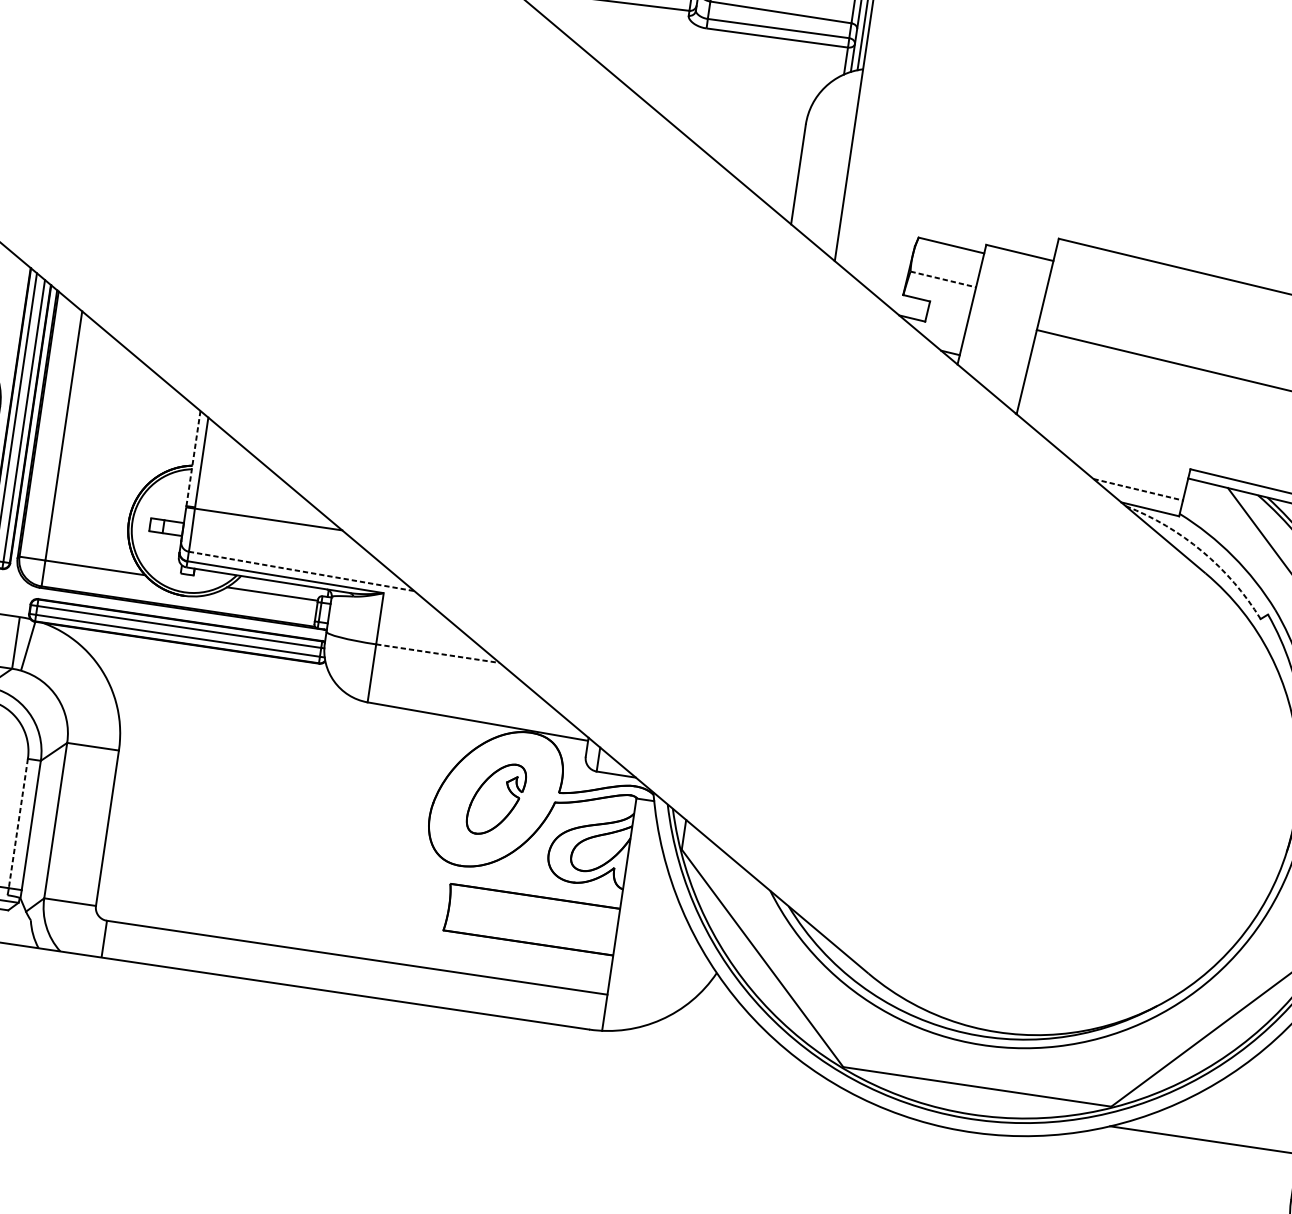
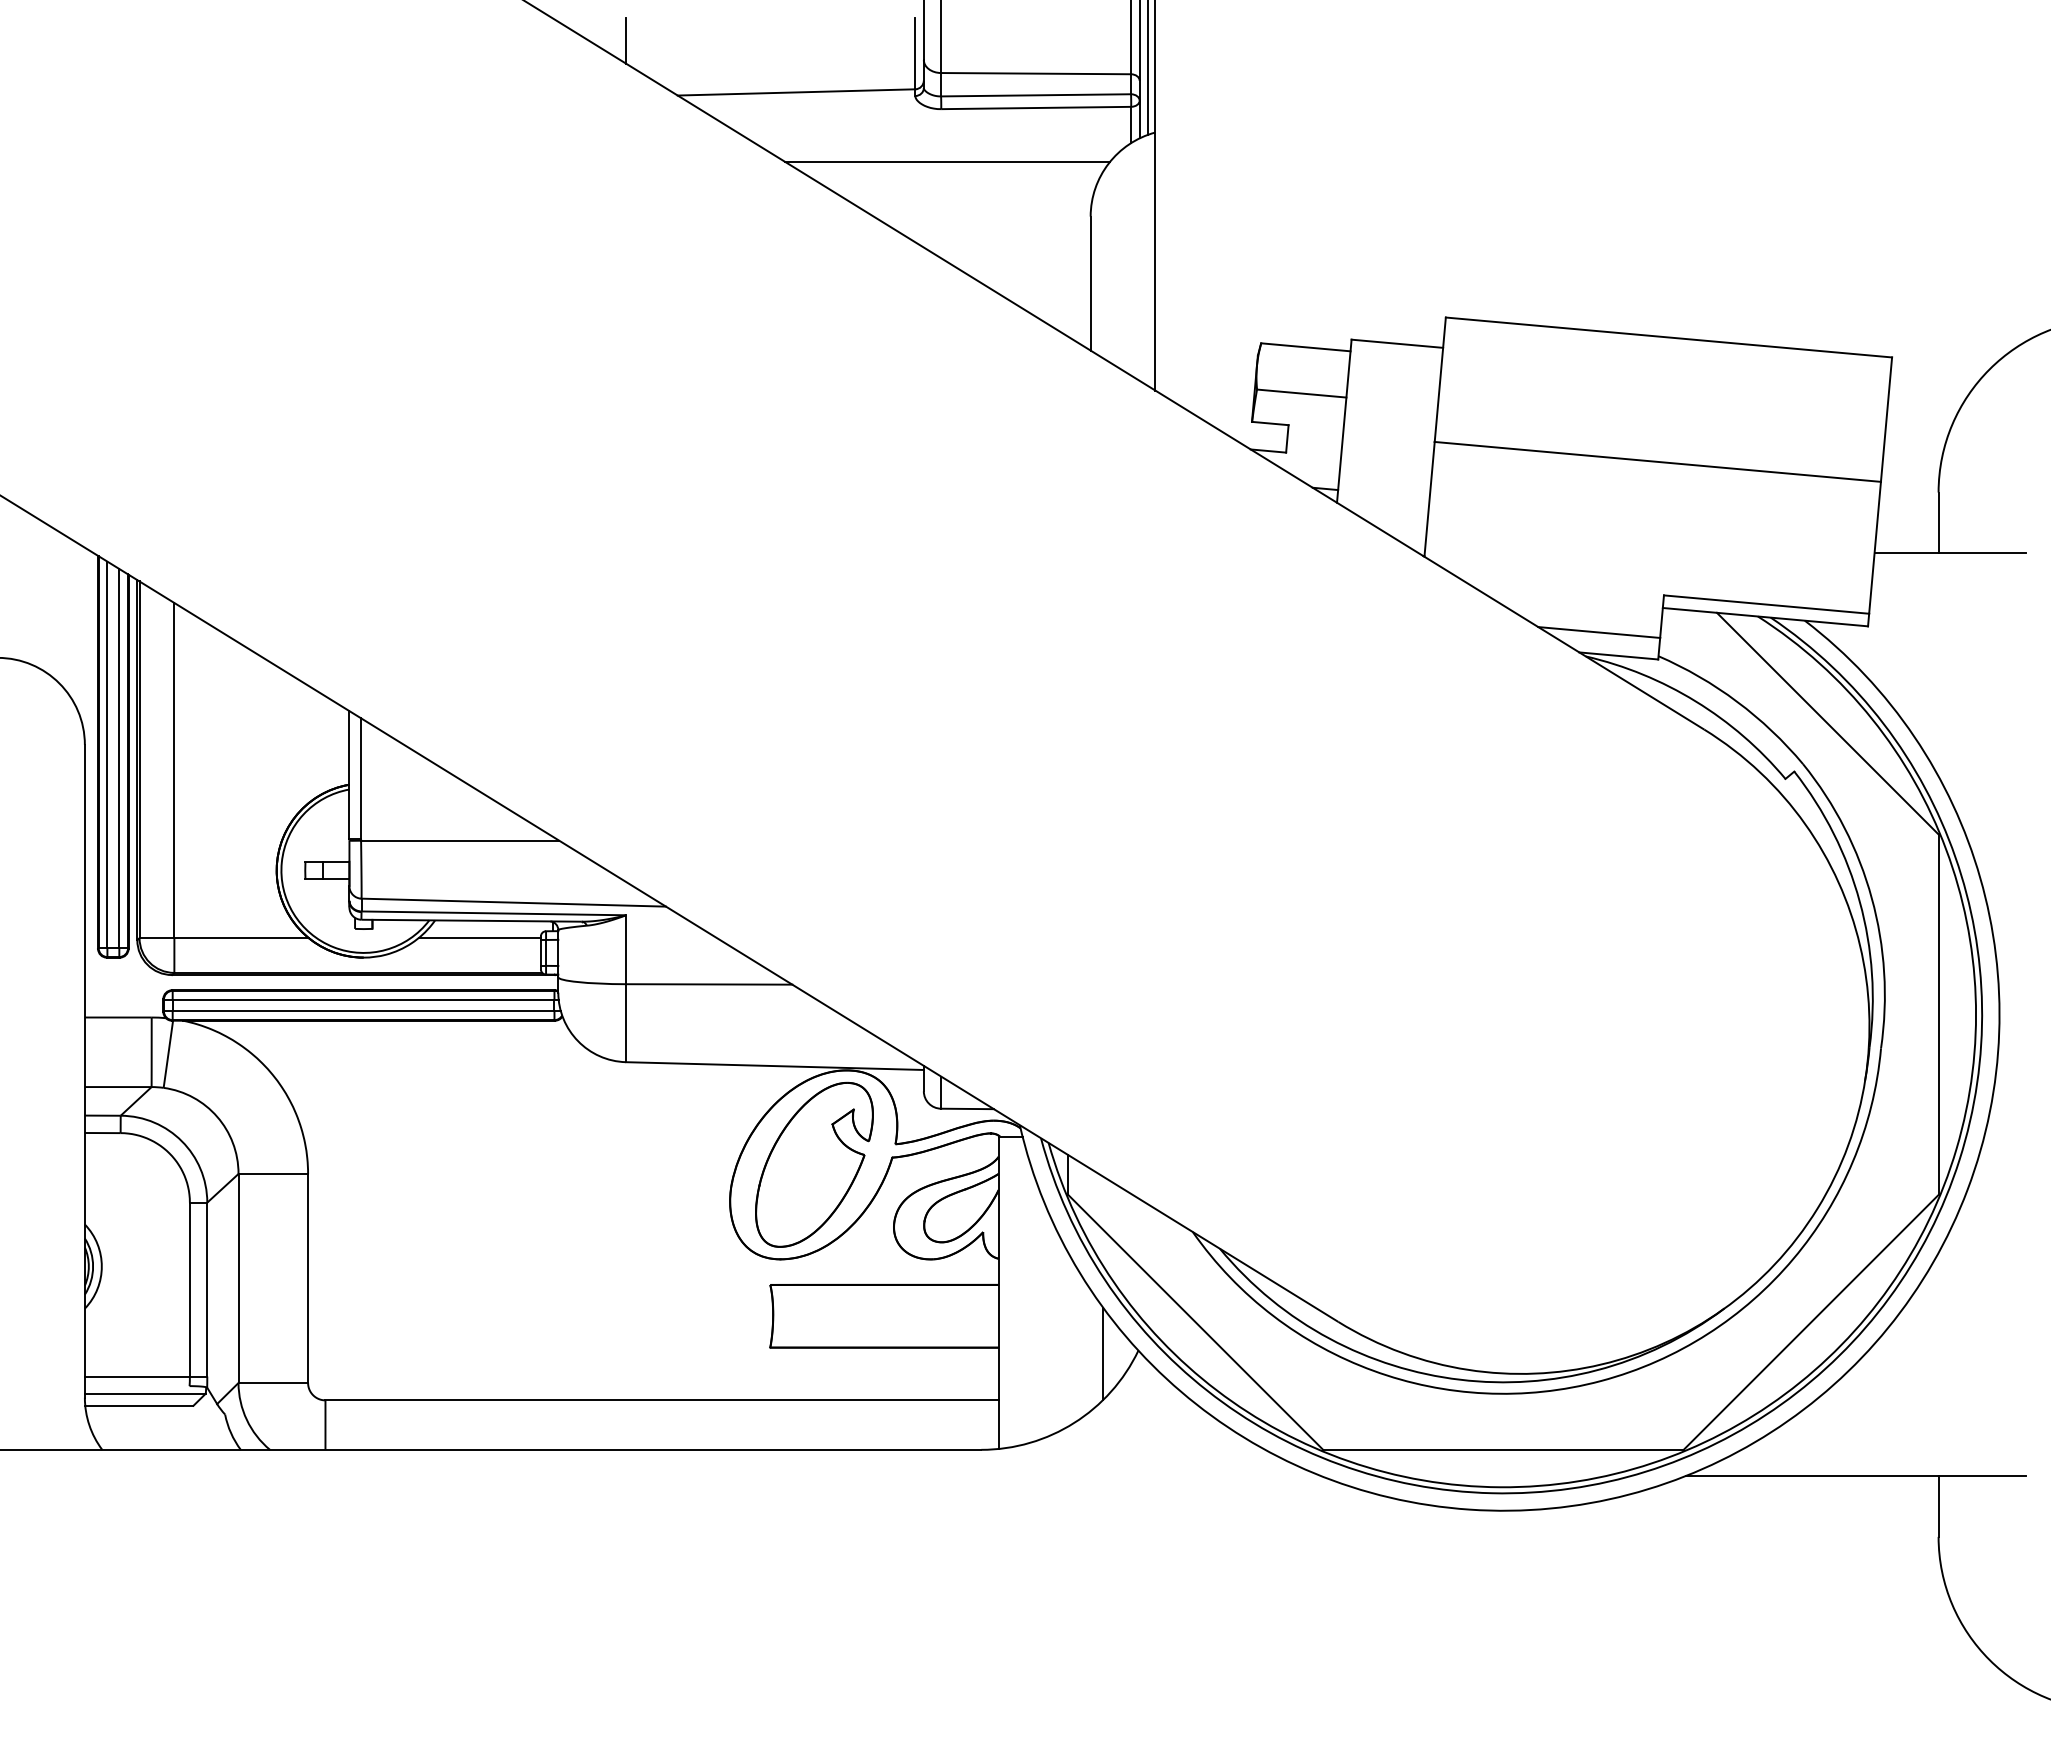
line: (705, 68) -> (947, 161), added
line: (943, 279) -> (1301, 393), dashed -> solid
line: (193, 458) -> (349, 775), dashed -> solid
line: (1138, 489) -> (1599, 632), dashed -> solid
arc: (1202, 551) -> (1695, 701), dashed -> solid
line: (302, 571) -> (514, 902), dashed -> solid
line: (438, 653) -> (709, 984), dashed -> solid
part: (496, 799) -> (814, 1164), size x1.67
line: (18, 823) -> (189, 1289), dashed -> solid
line: (690, 971) -> (1103, 1353), added

